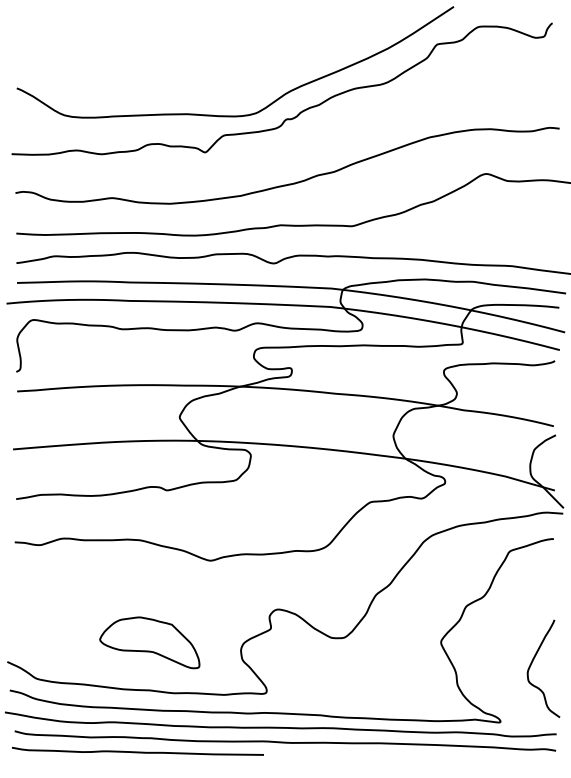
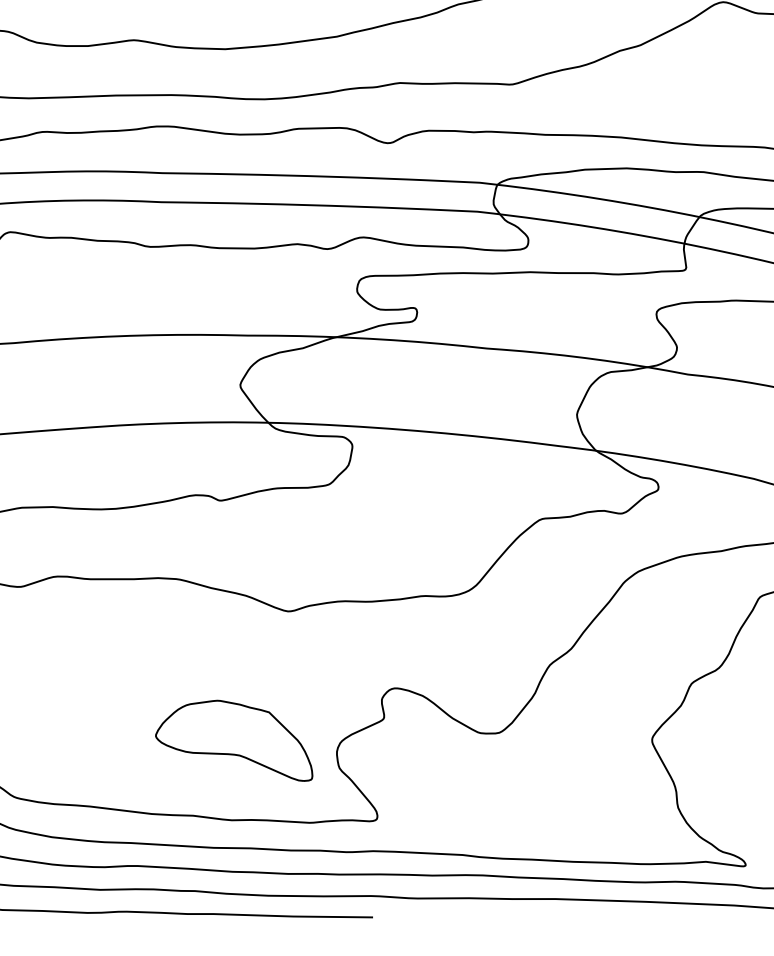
part: (149, 642) -> (233, 740), moved

